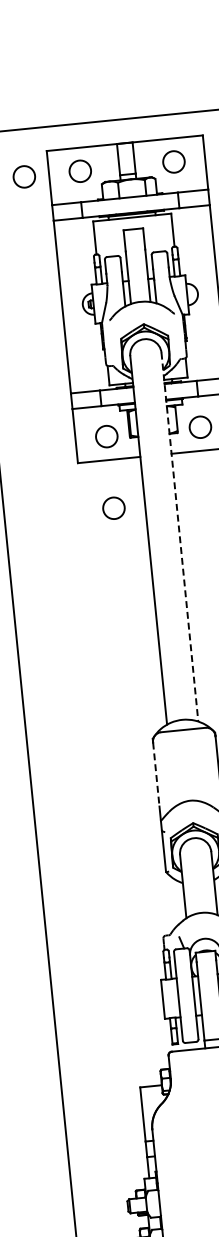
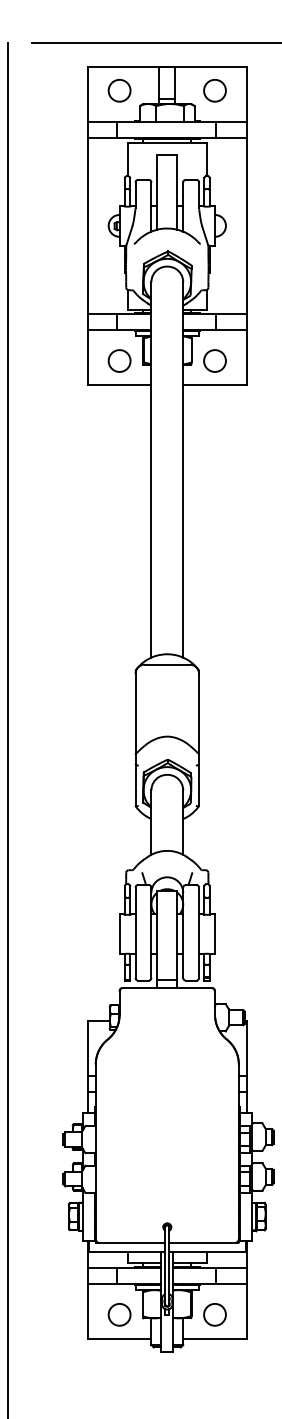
circle: (24, 176) -> (62, 90), removed
circle: (113, 507) -> (119, 433), removed
line: (180, 536) -> (183, 469), dashed -> solid
line: (156, 774) -> (135, 706), dashed -> solid

